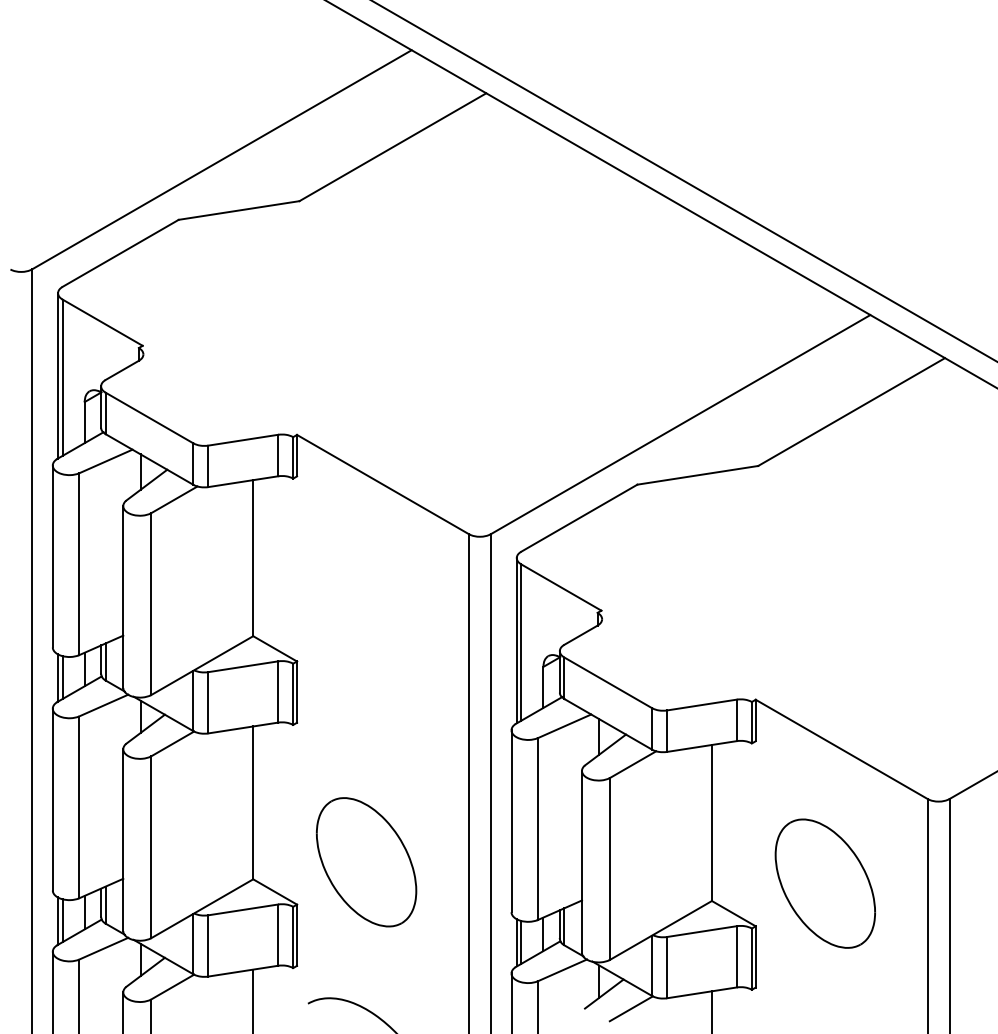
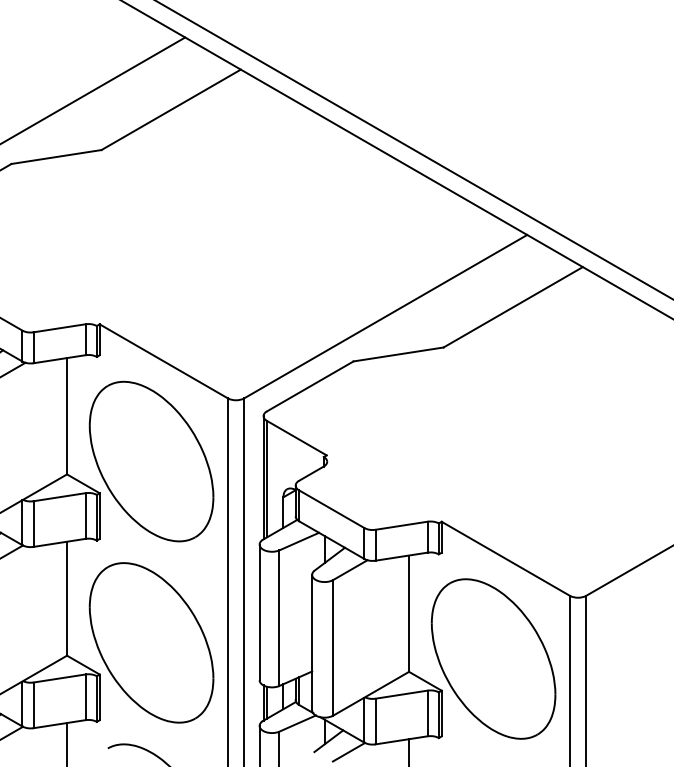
part: (366, 618) -> (151, 461), added
part: (366, 862) -> (151, 643), size x1.67
part: (825, 883) -> (493, 658), size x1.67

